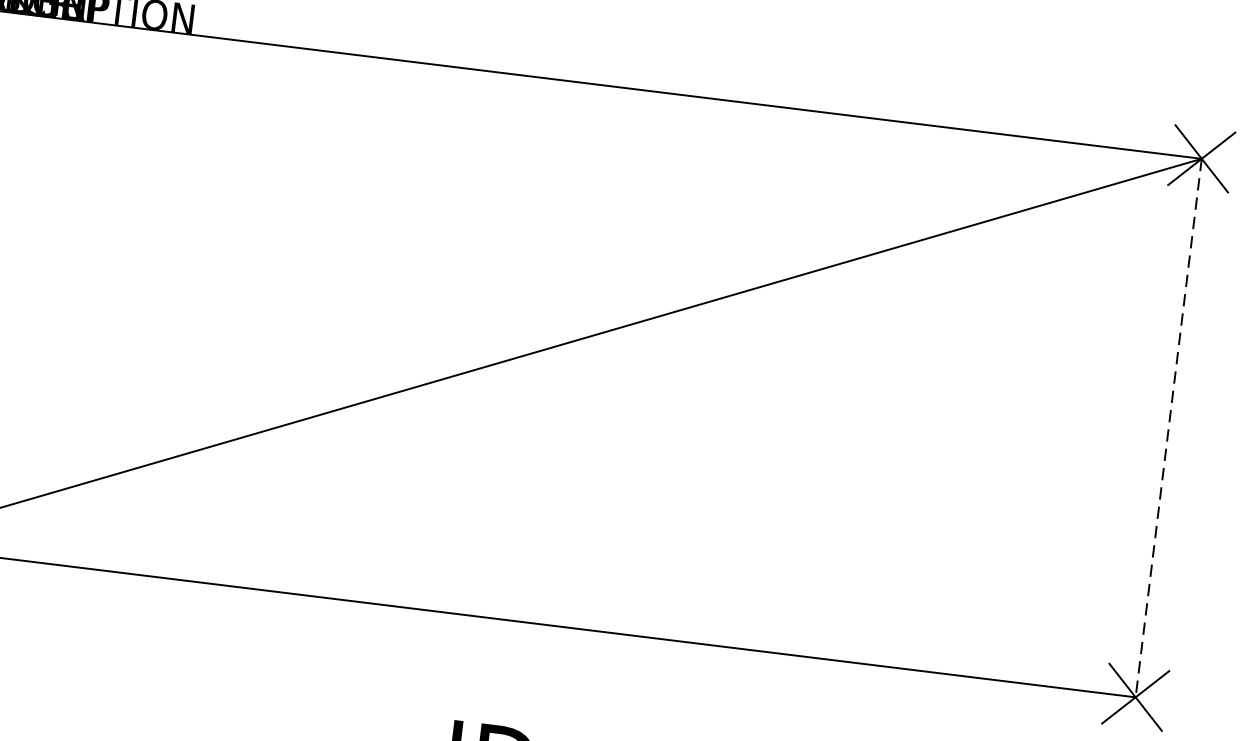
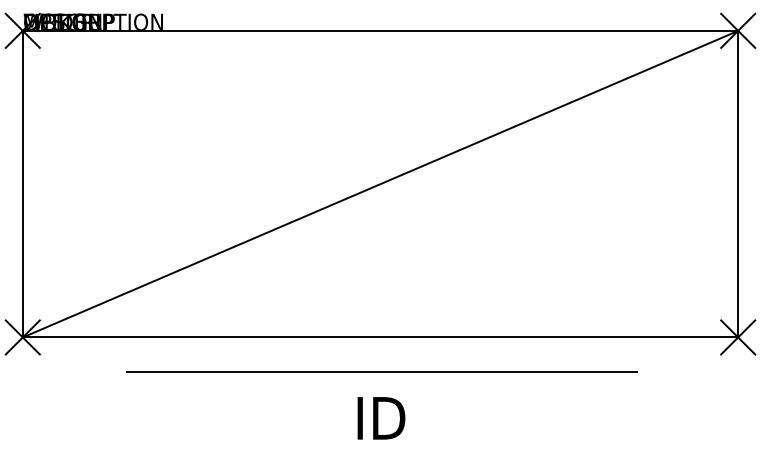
line: (1169, 428) -> (738, 184), dashed -> solid
line: (501, 680) -> (381, 371), added

